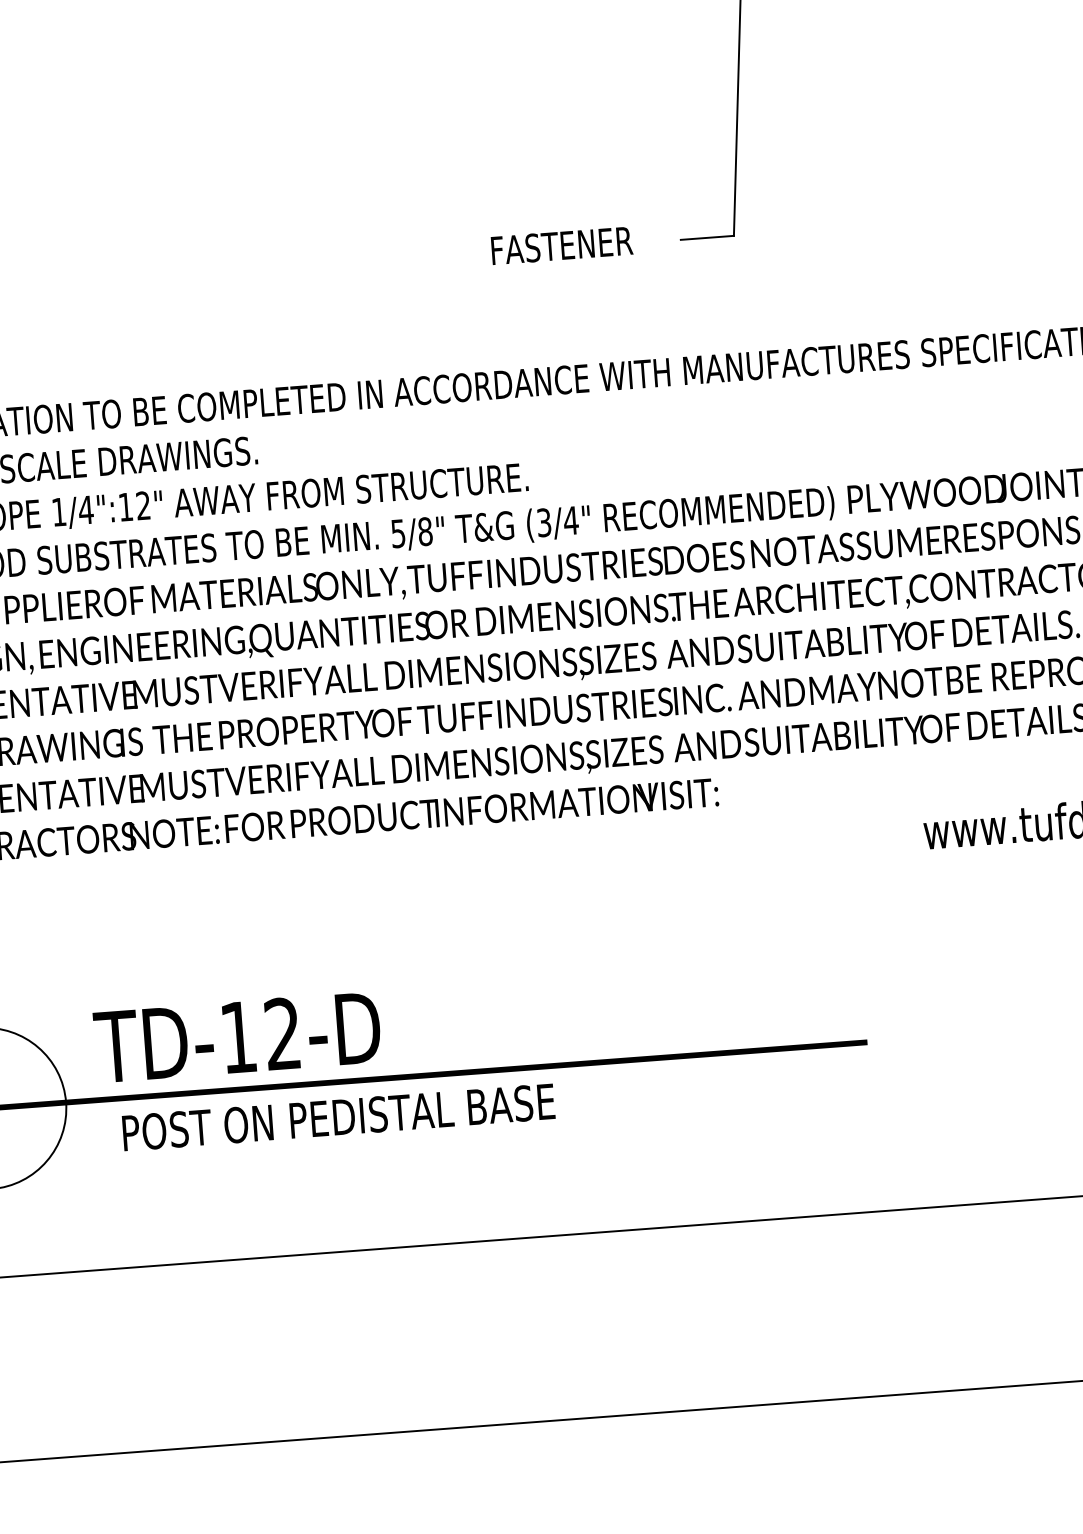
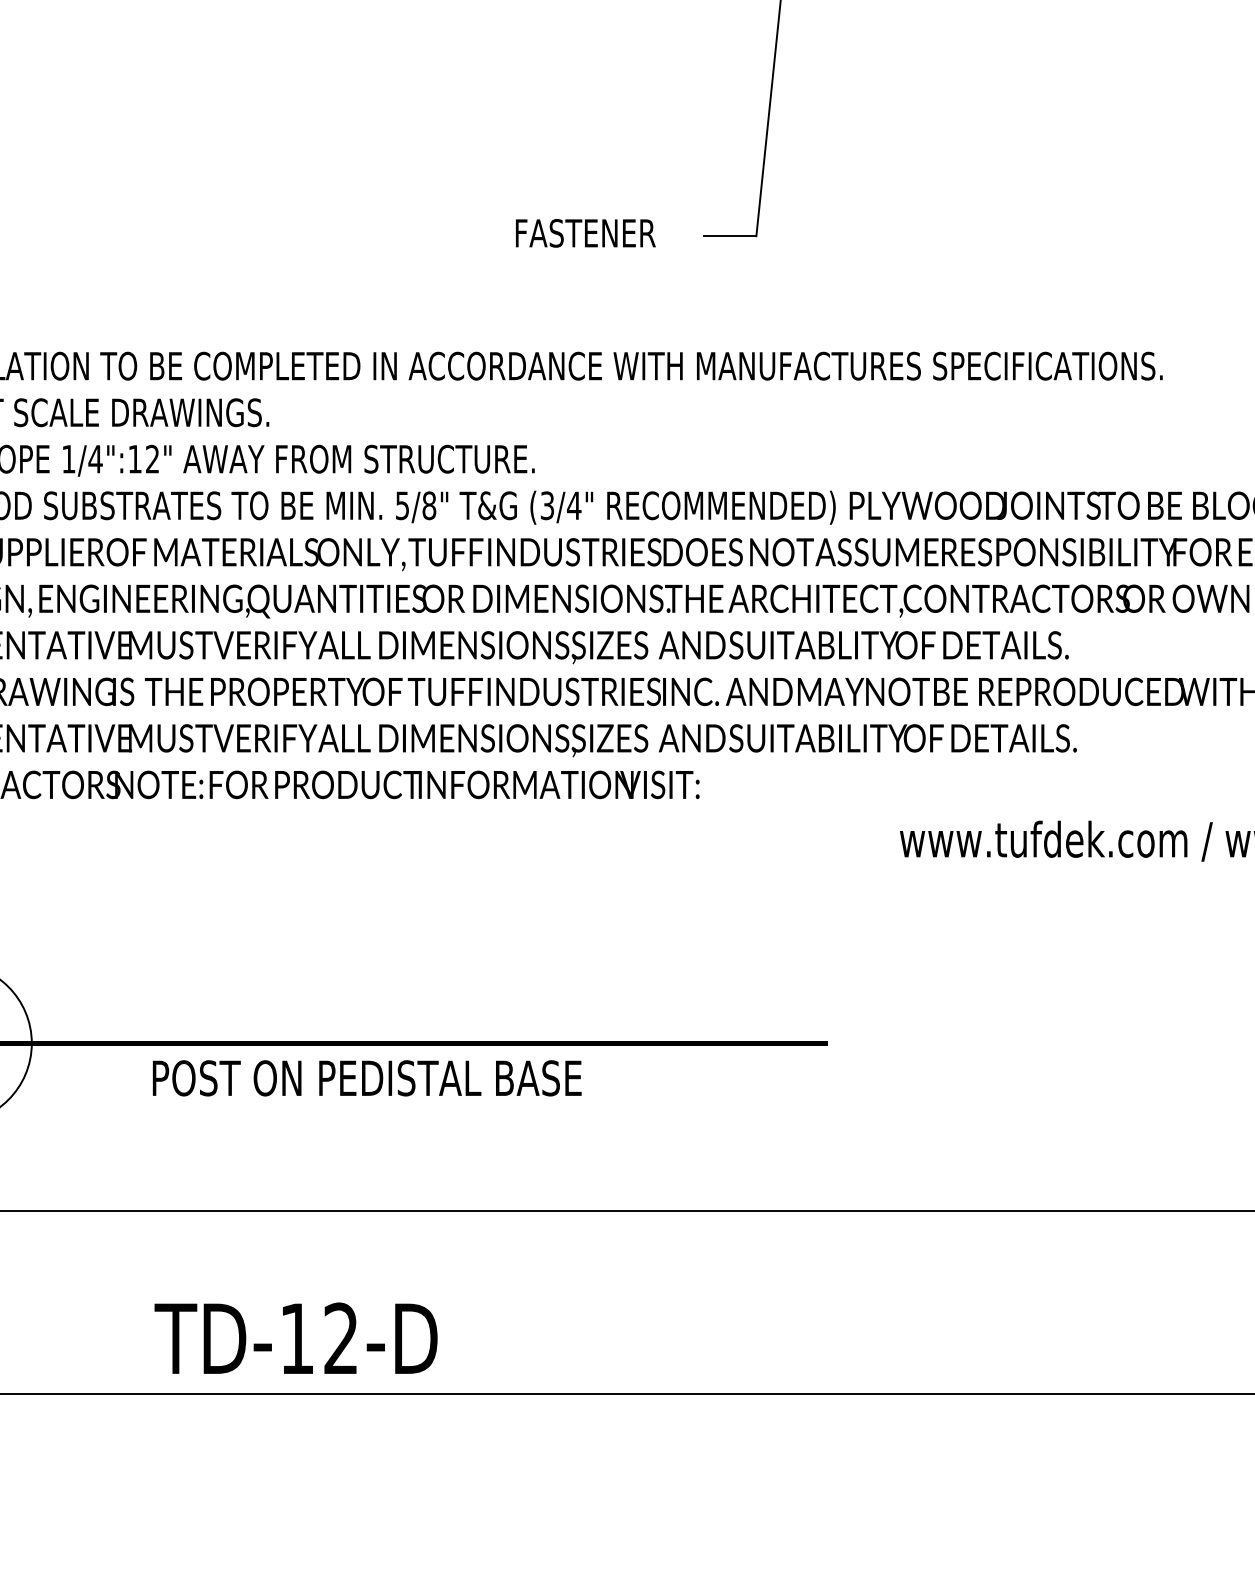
text: (236, 1036) -> (295, 1337), moved
text: (338, 1117) -> (366, 1078), moved

